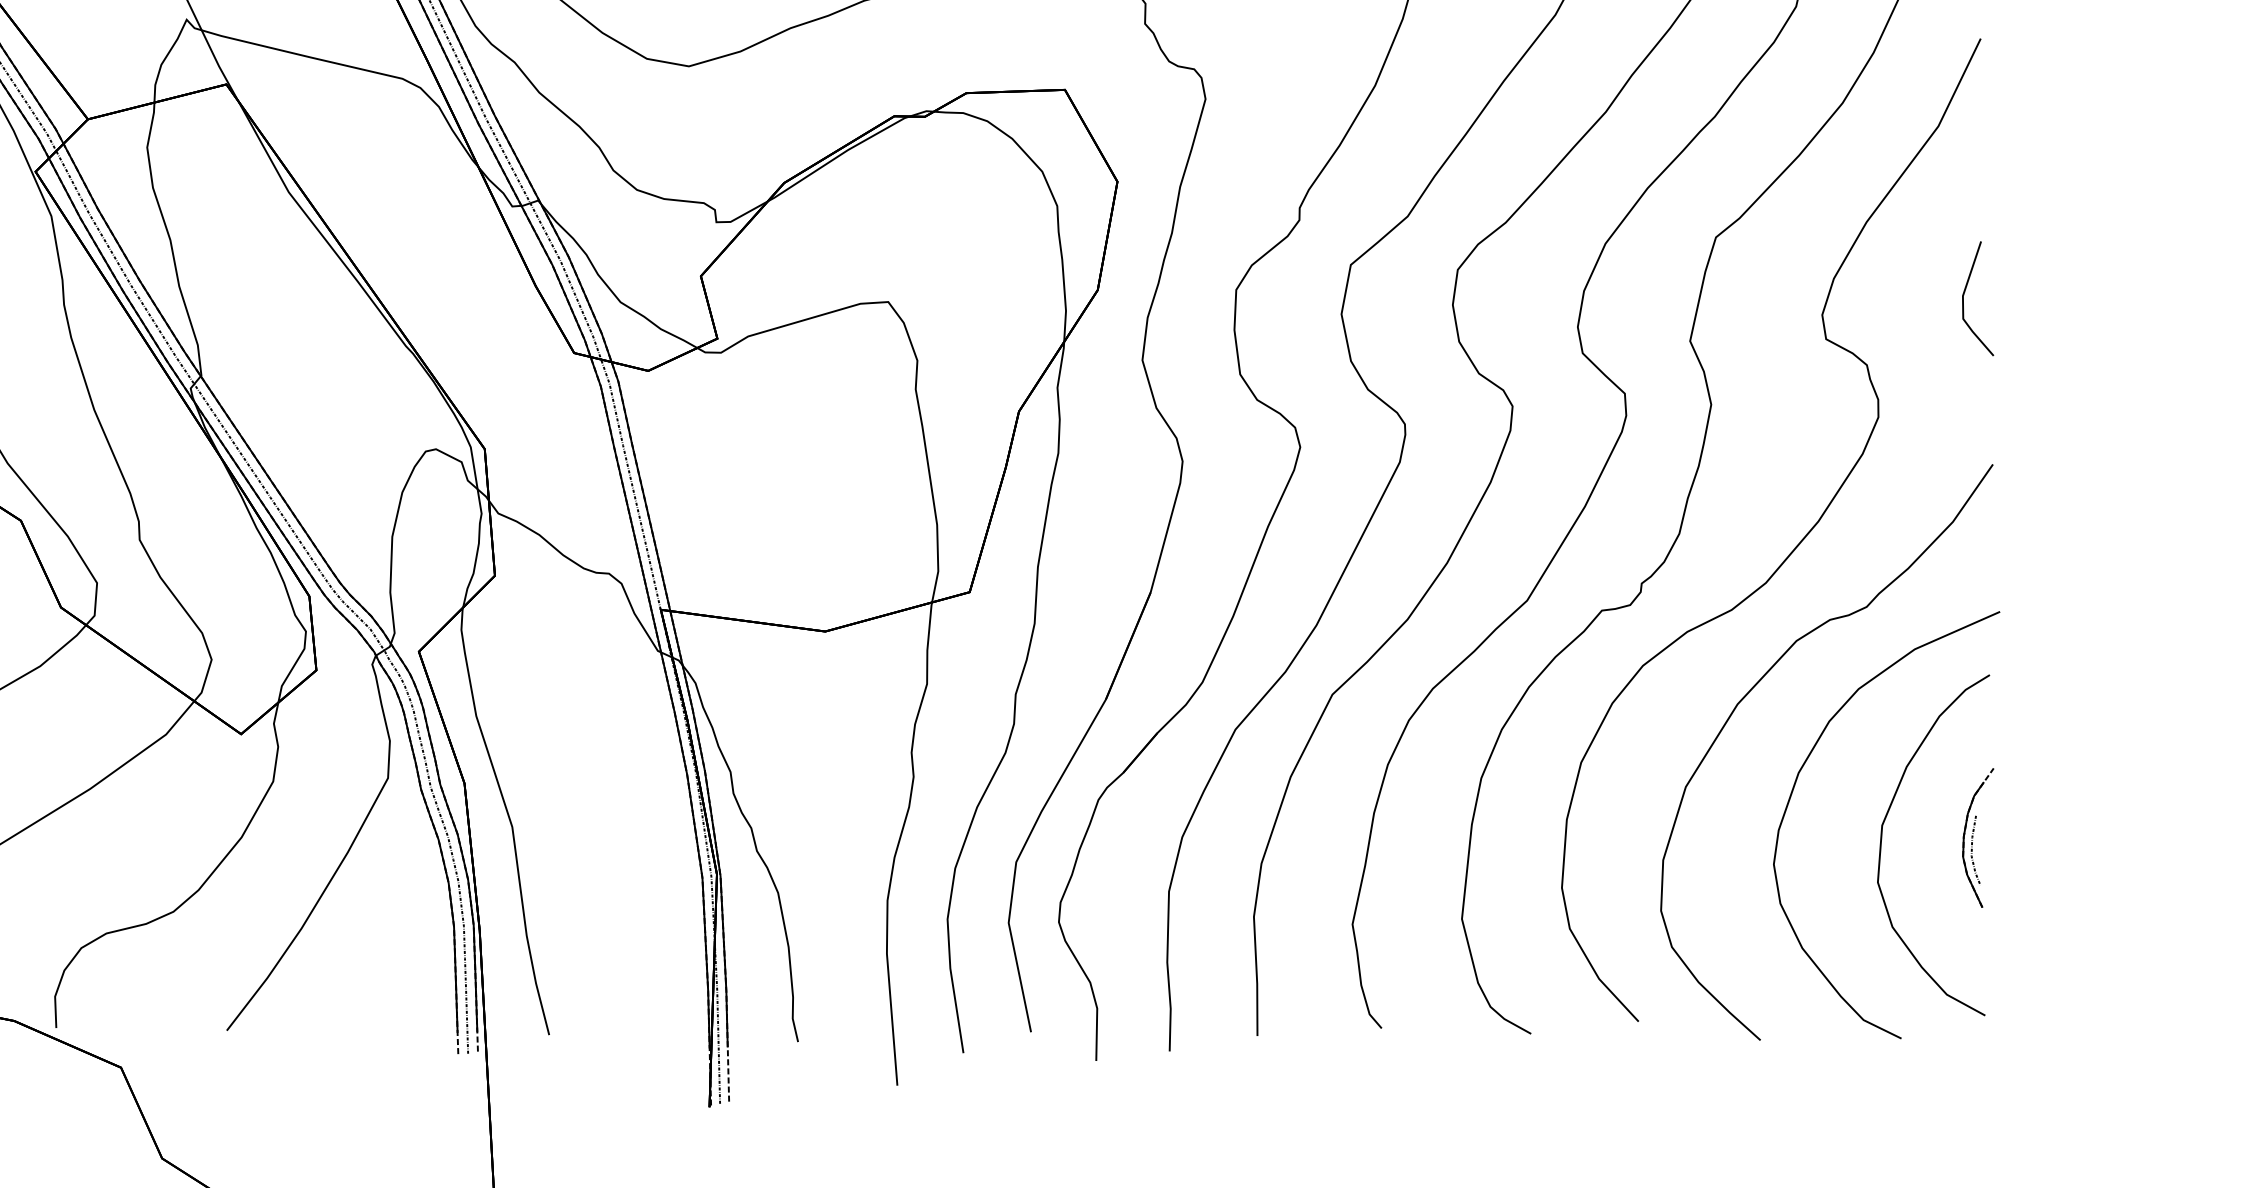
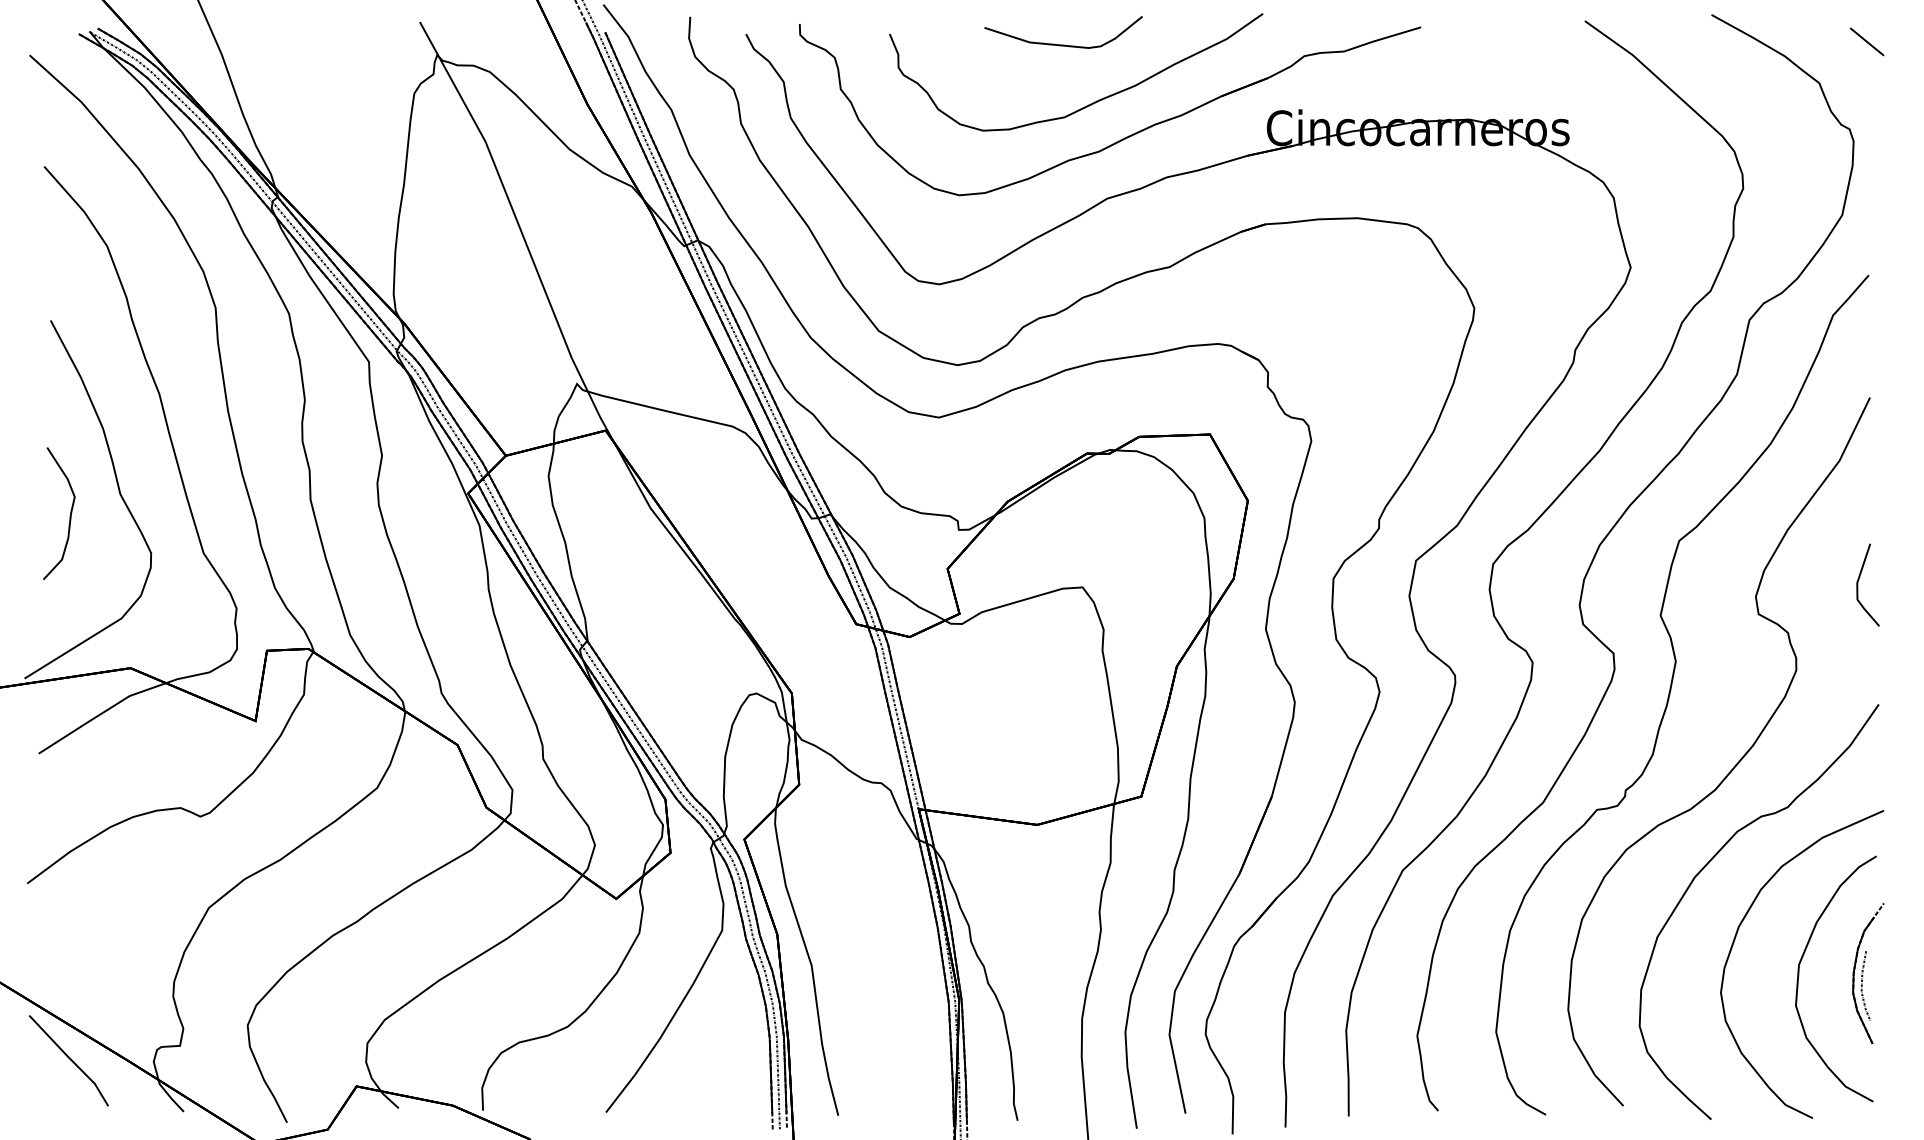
part: (1977, 837) -> (1867, 973), size x1.4

